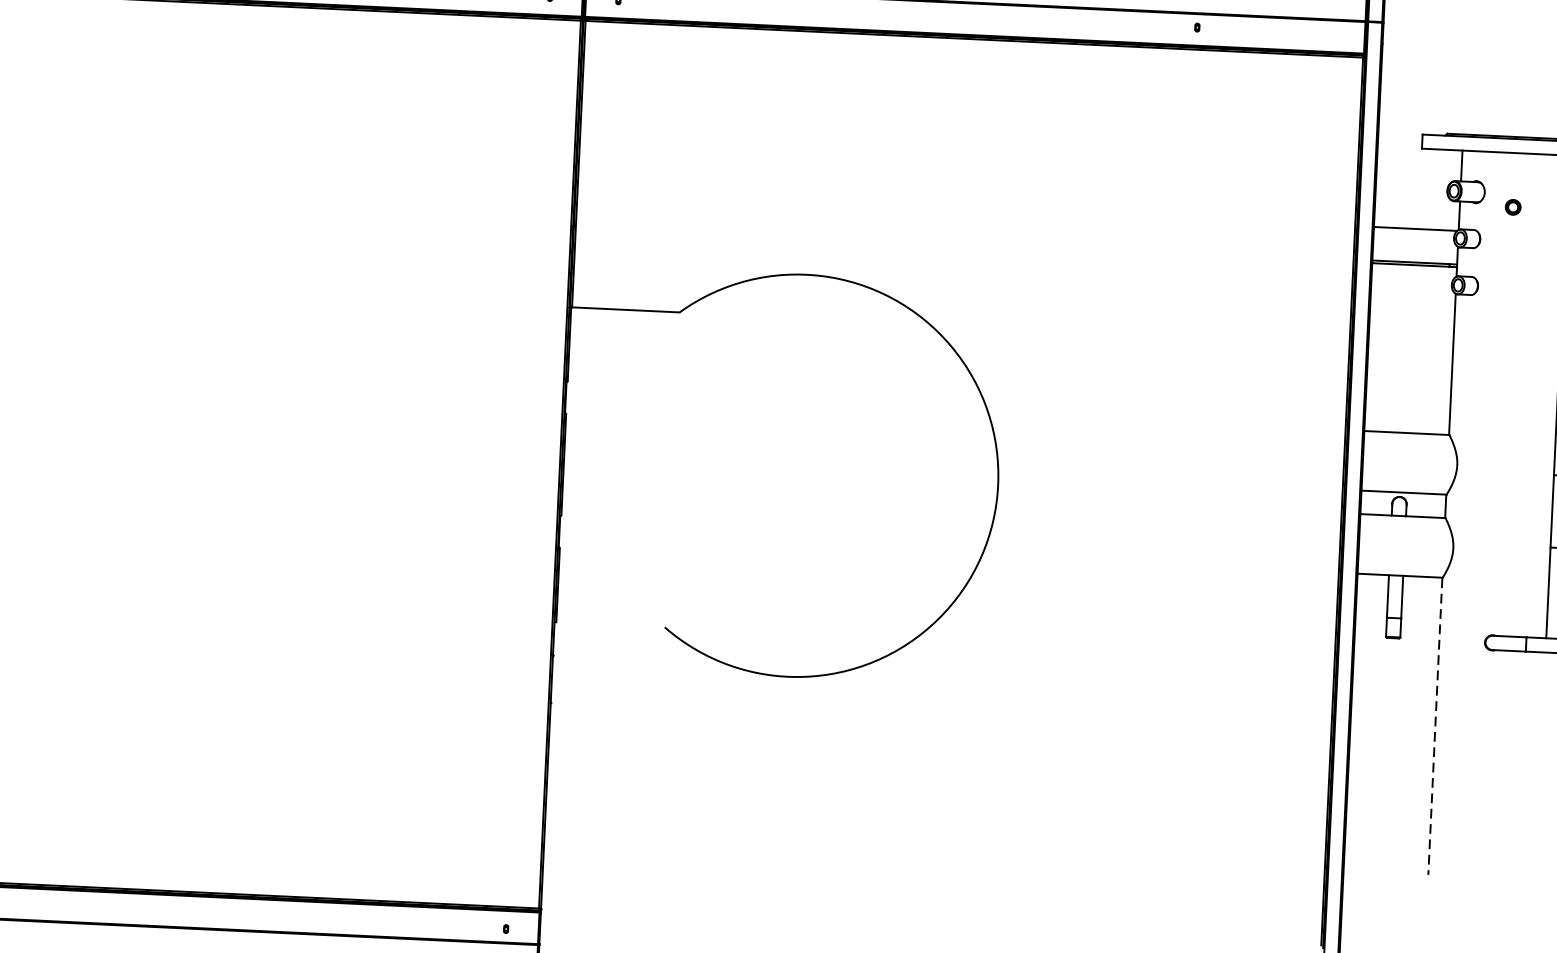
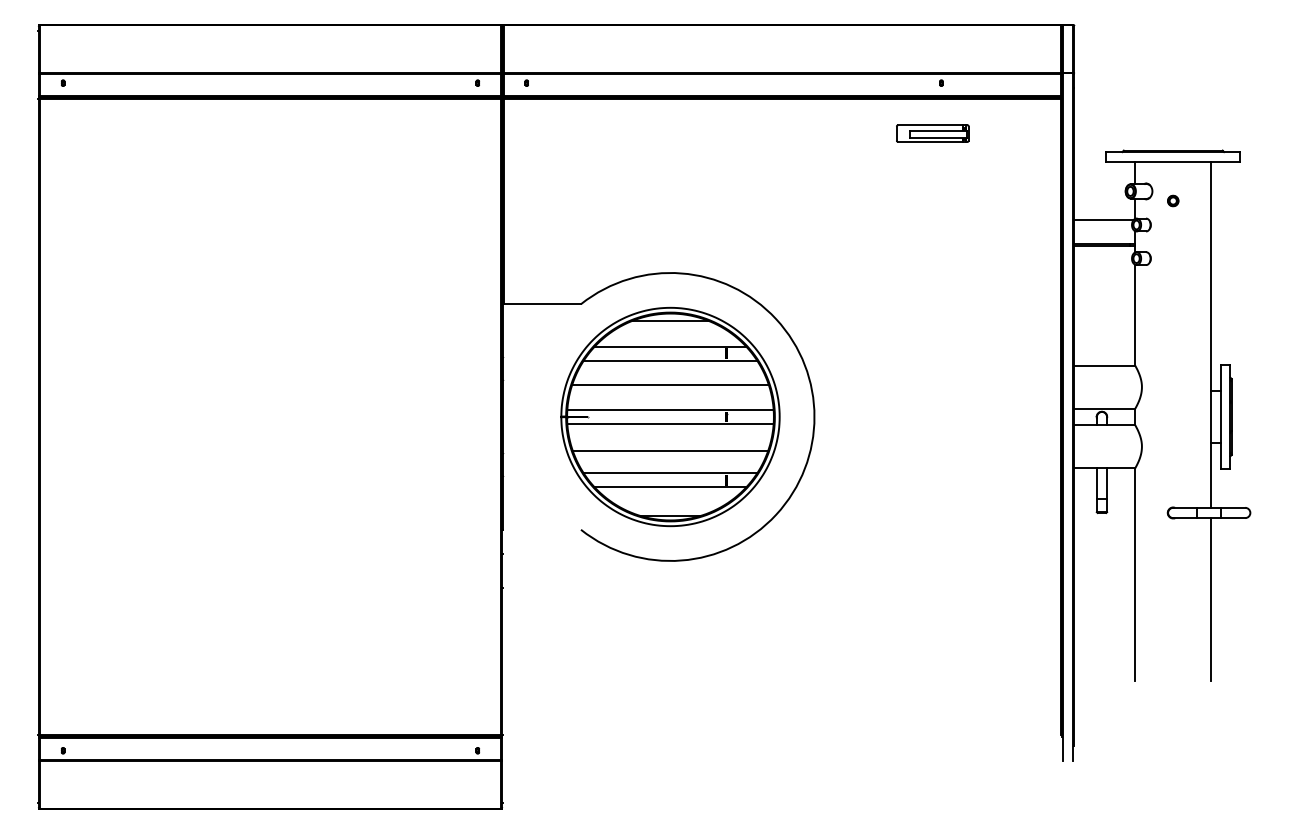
part: (1181, 97) -> (932, 133), added
part: (797, 475) -> (670, 416), added
line: (1435, 727) -> (1135, 575), dashed -> solid
line: (1540, 766) -> (1211, 599), added

